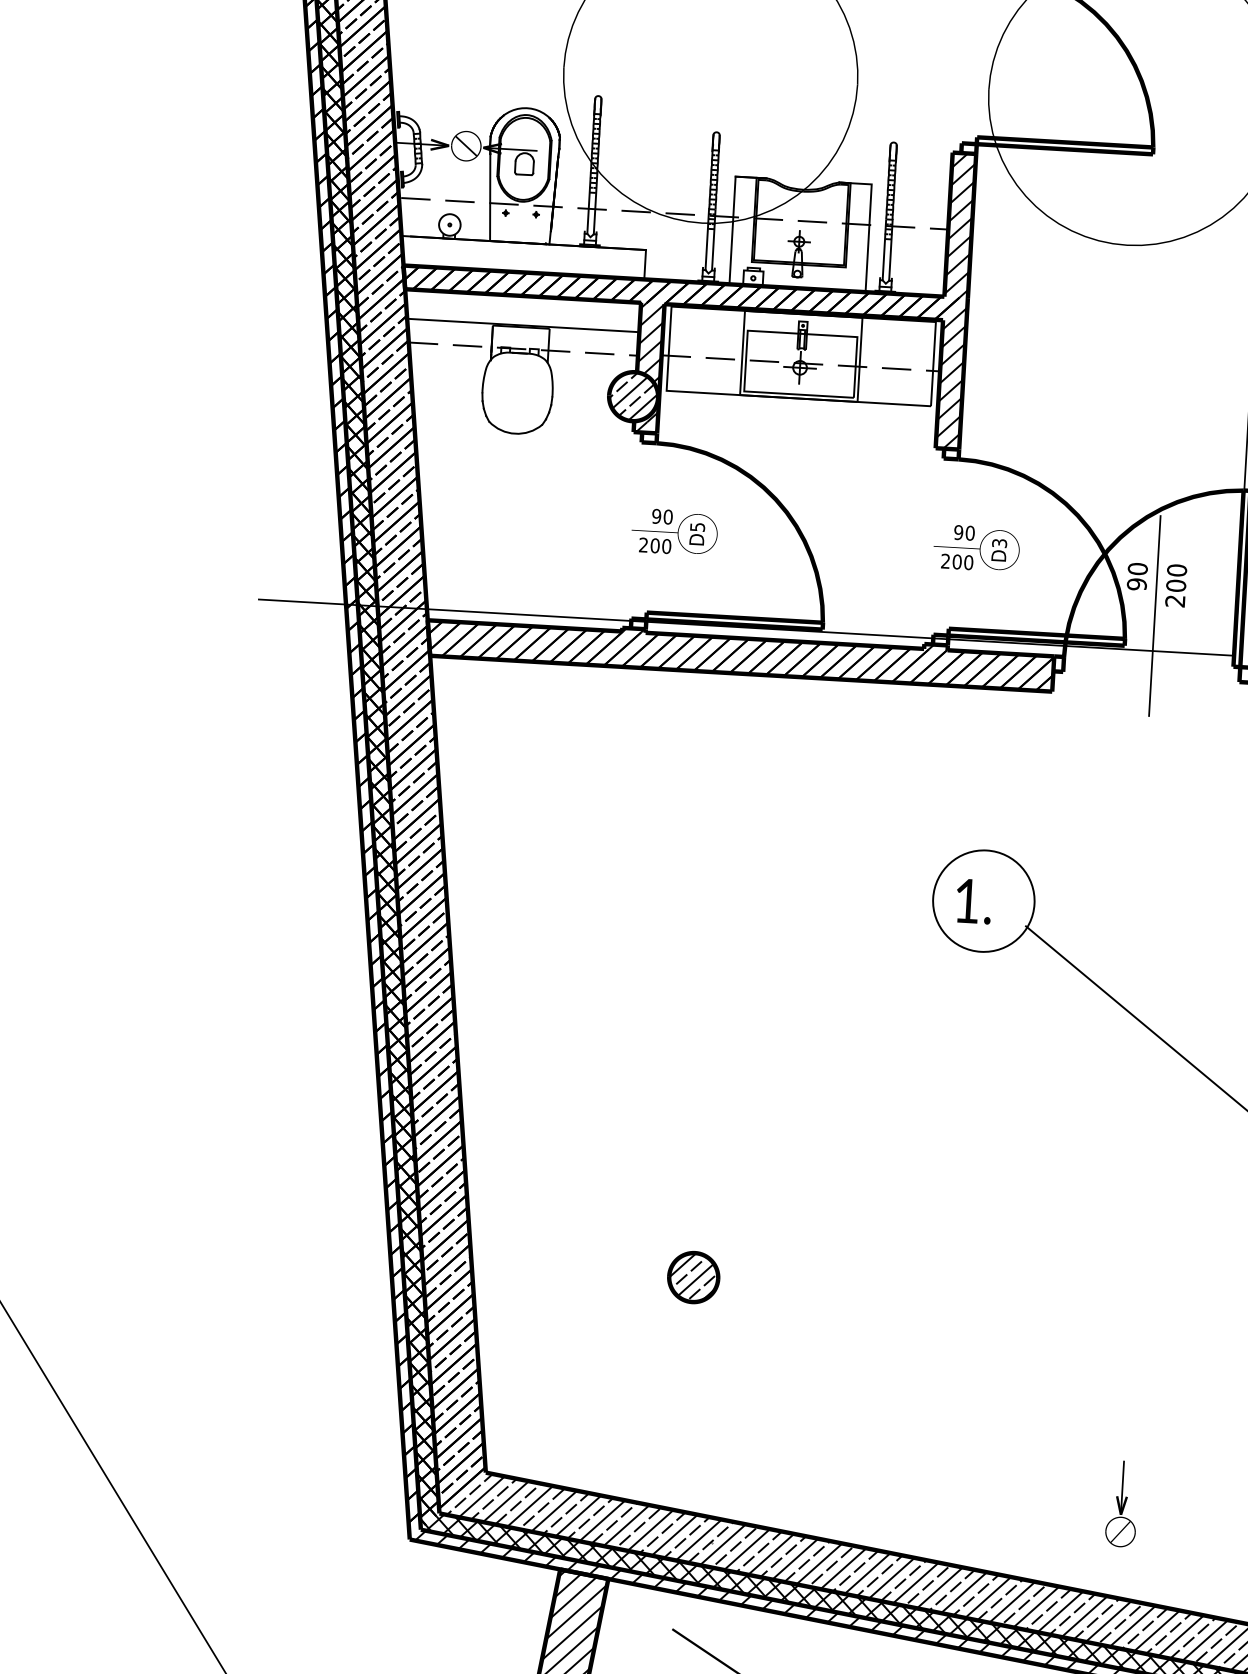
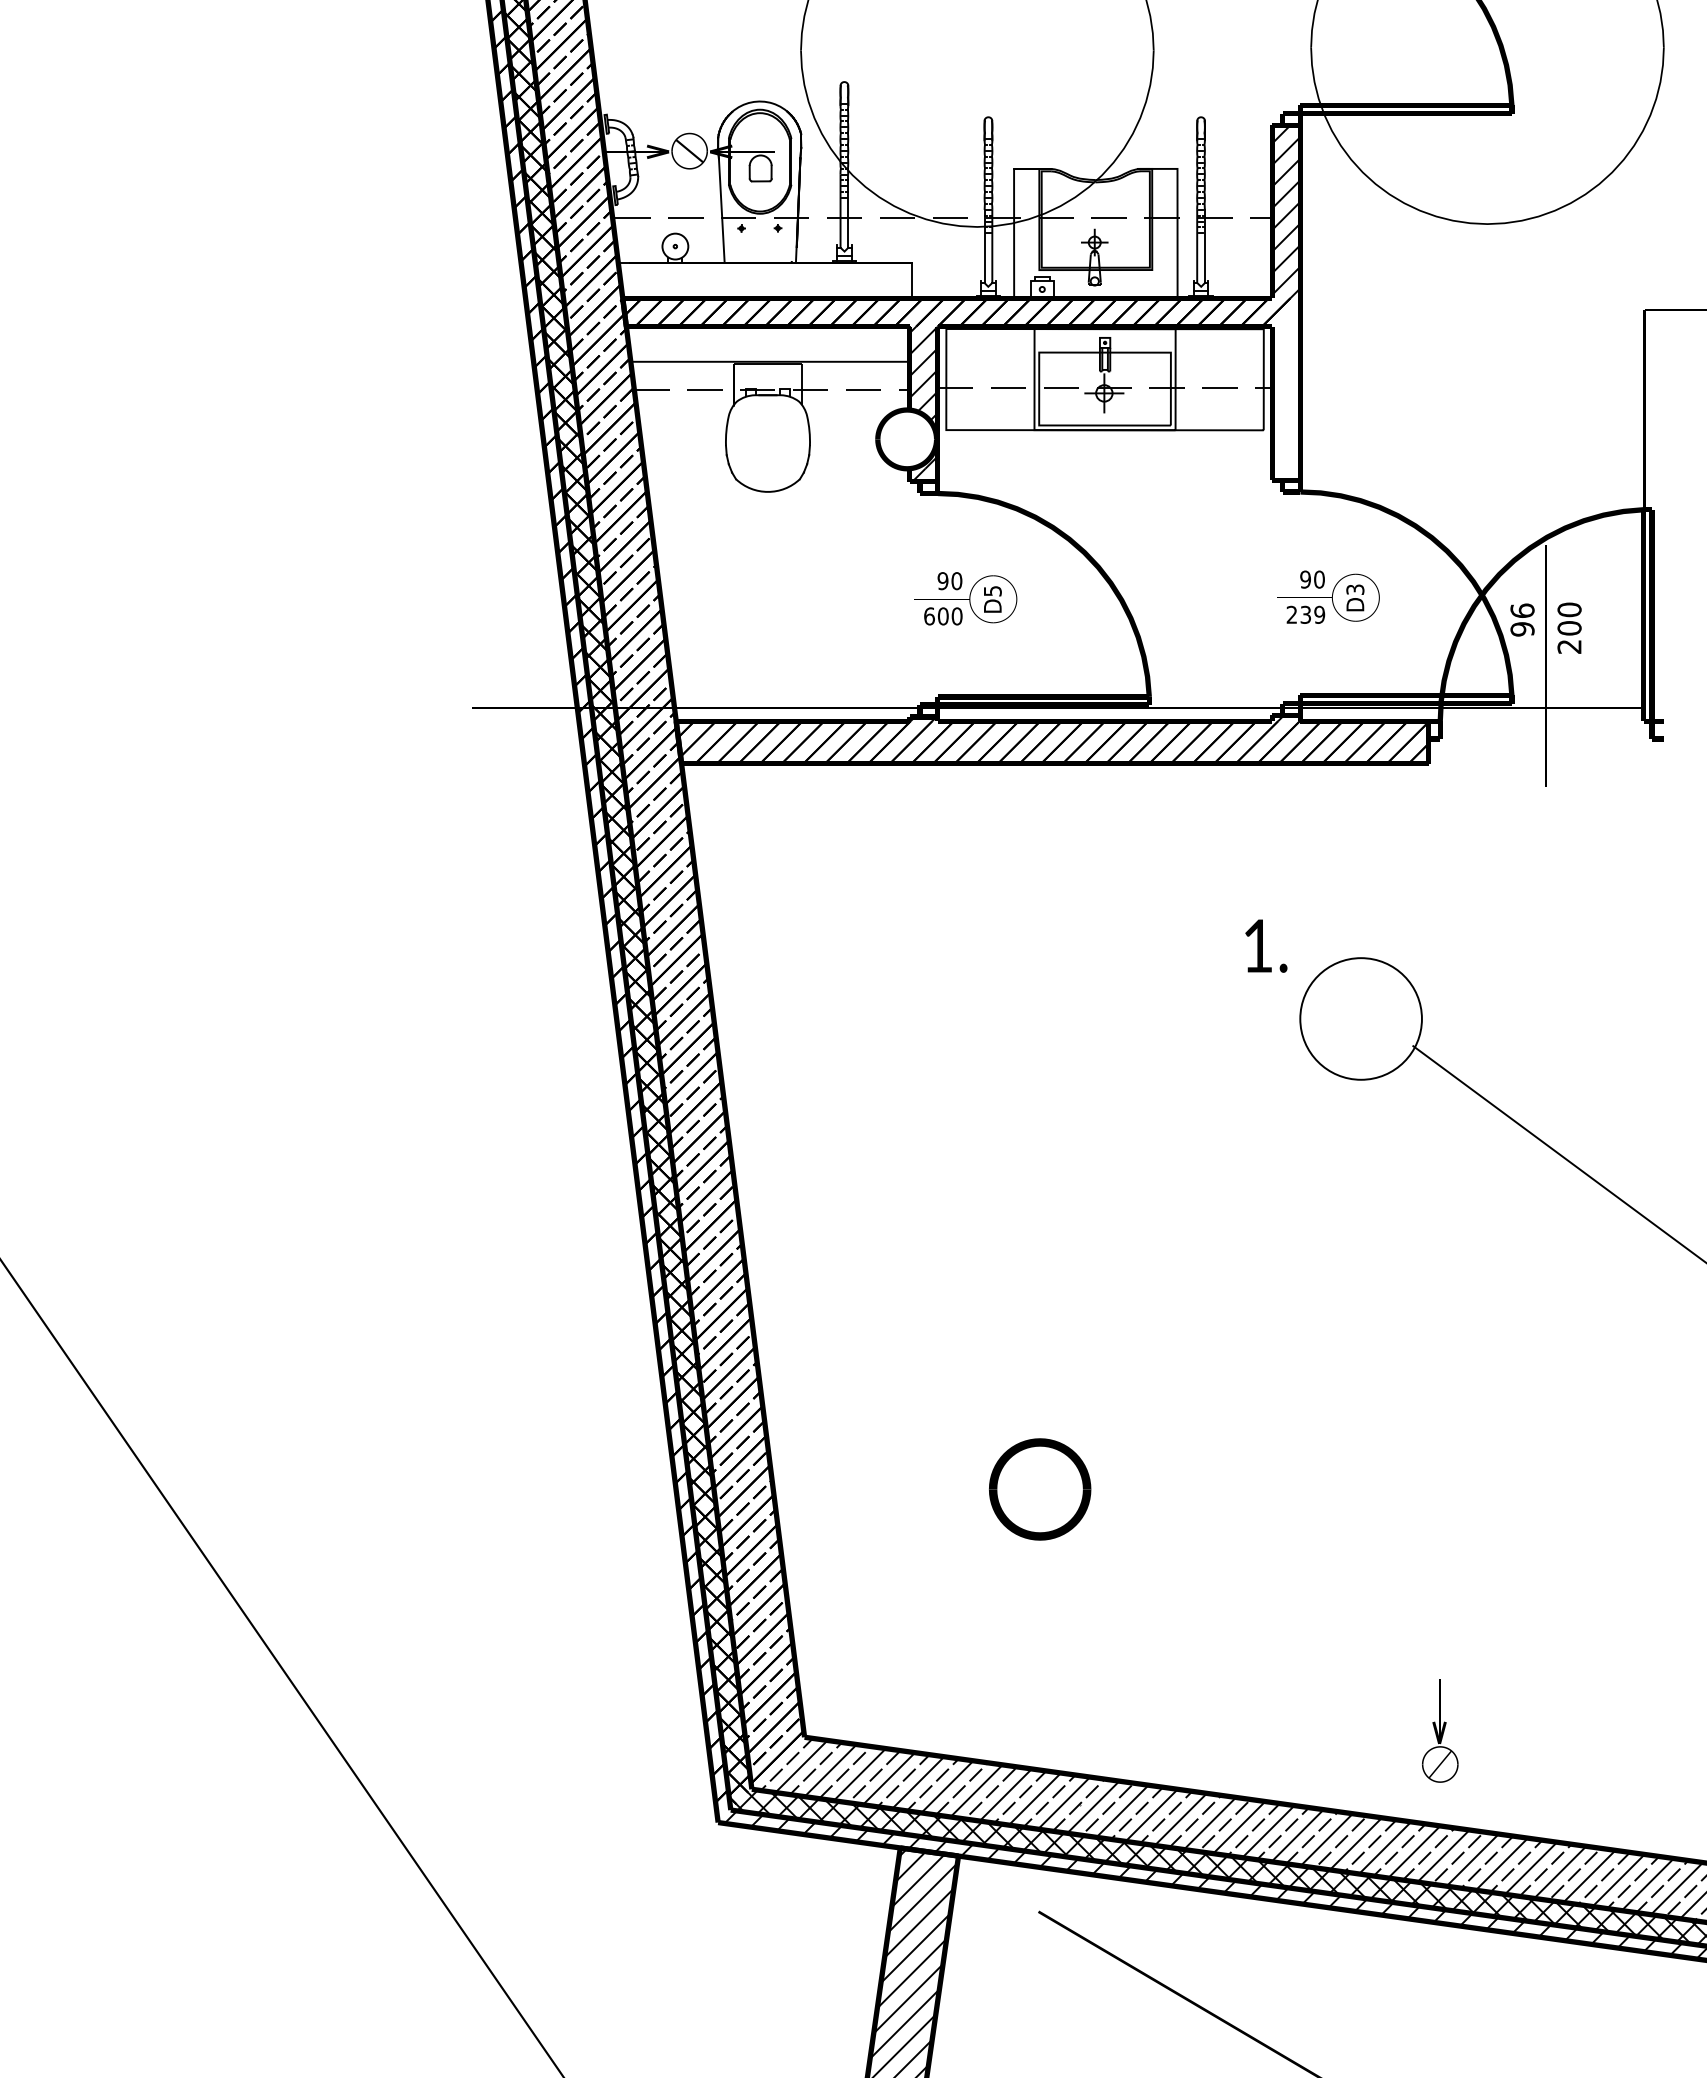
hatch: (951, 377) -> (1286, 394), removed
hatch: (633, 396) -> (907, 439), removed
text: (643, 545) -> (929, 616), 200 -> 600
text: (962, 561) -> (1312, 614), 200 -> 239
text: (1137, 568) -> (1522, 610), 90 -> 96
text: (974, 901) -> (1266, 945), moved
part: (693, 1277) -> (1039, 1489), size x1.6
part: (1122, 1503) -> (1440, 1730), moved

